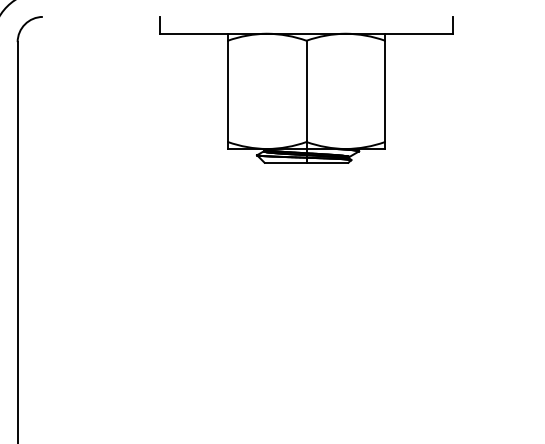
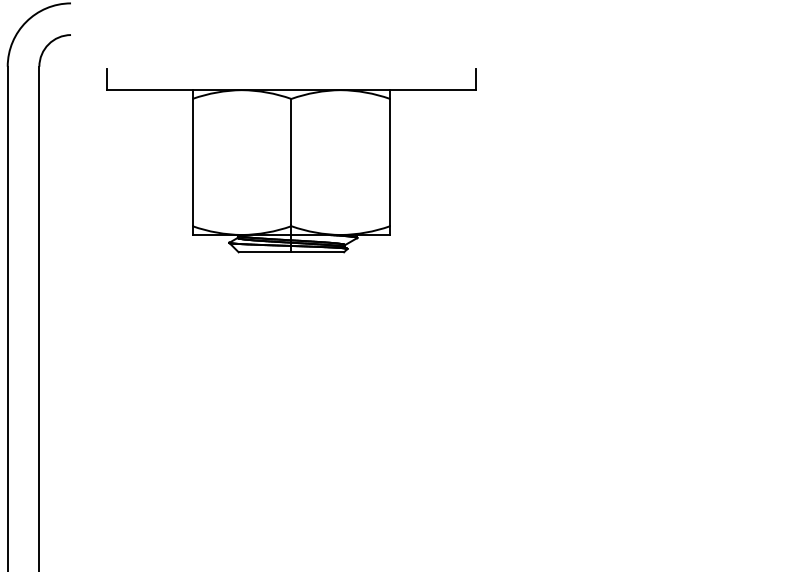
part: (306, 89) -> (291, 160), moved

